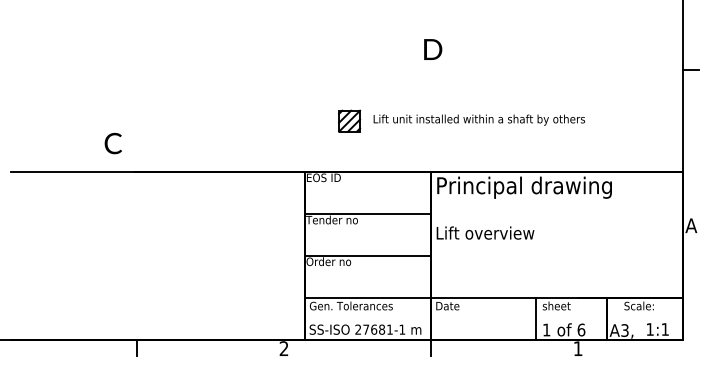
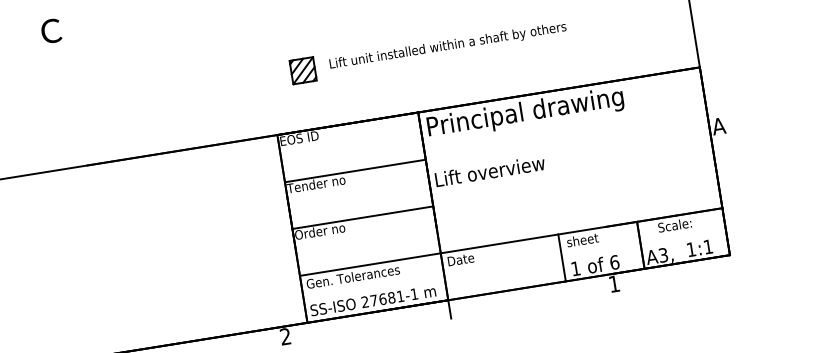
part: (461, 120) -> (428, 49), moved
text: (112, 143) -> (50, 31), moved

